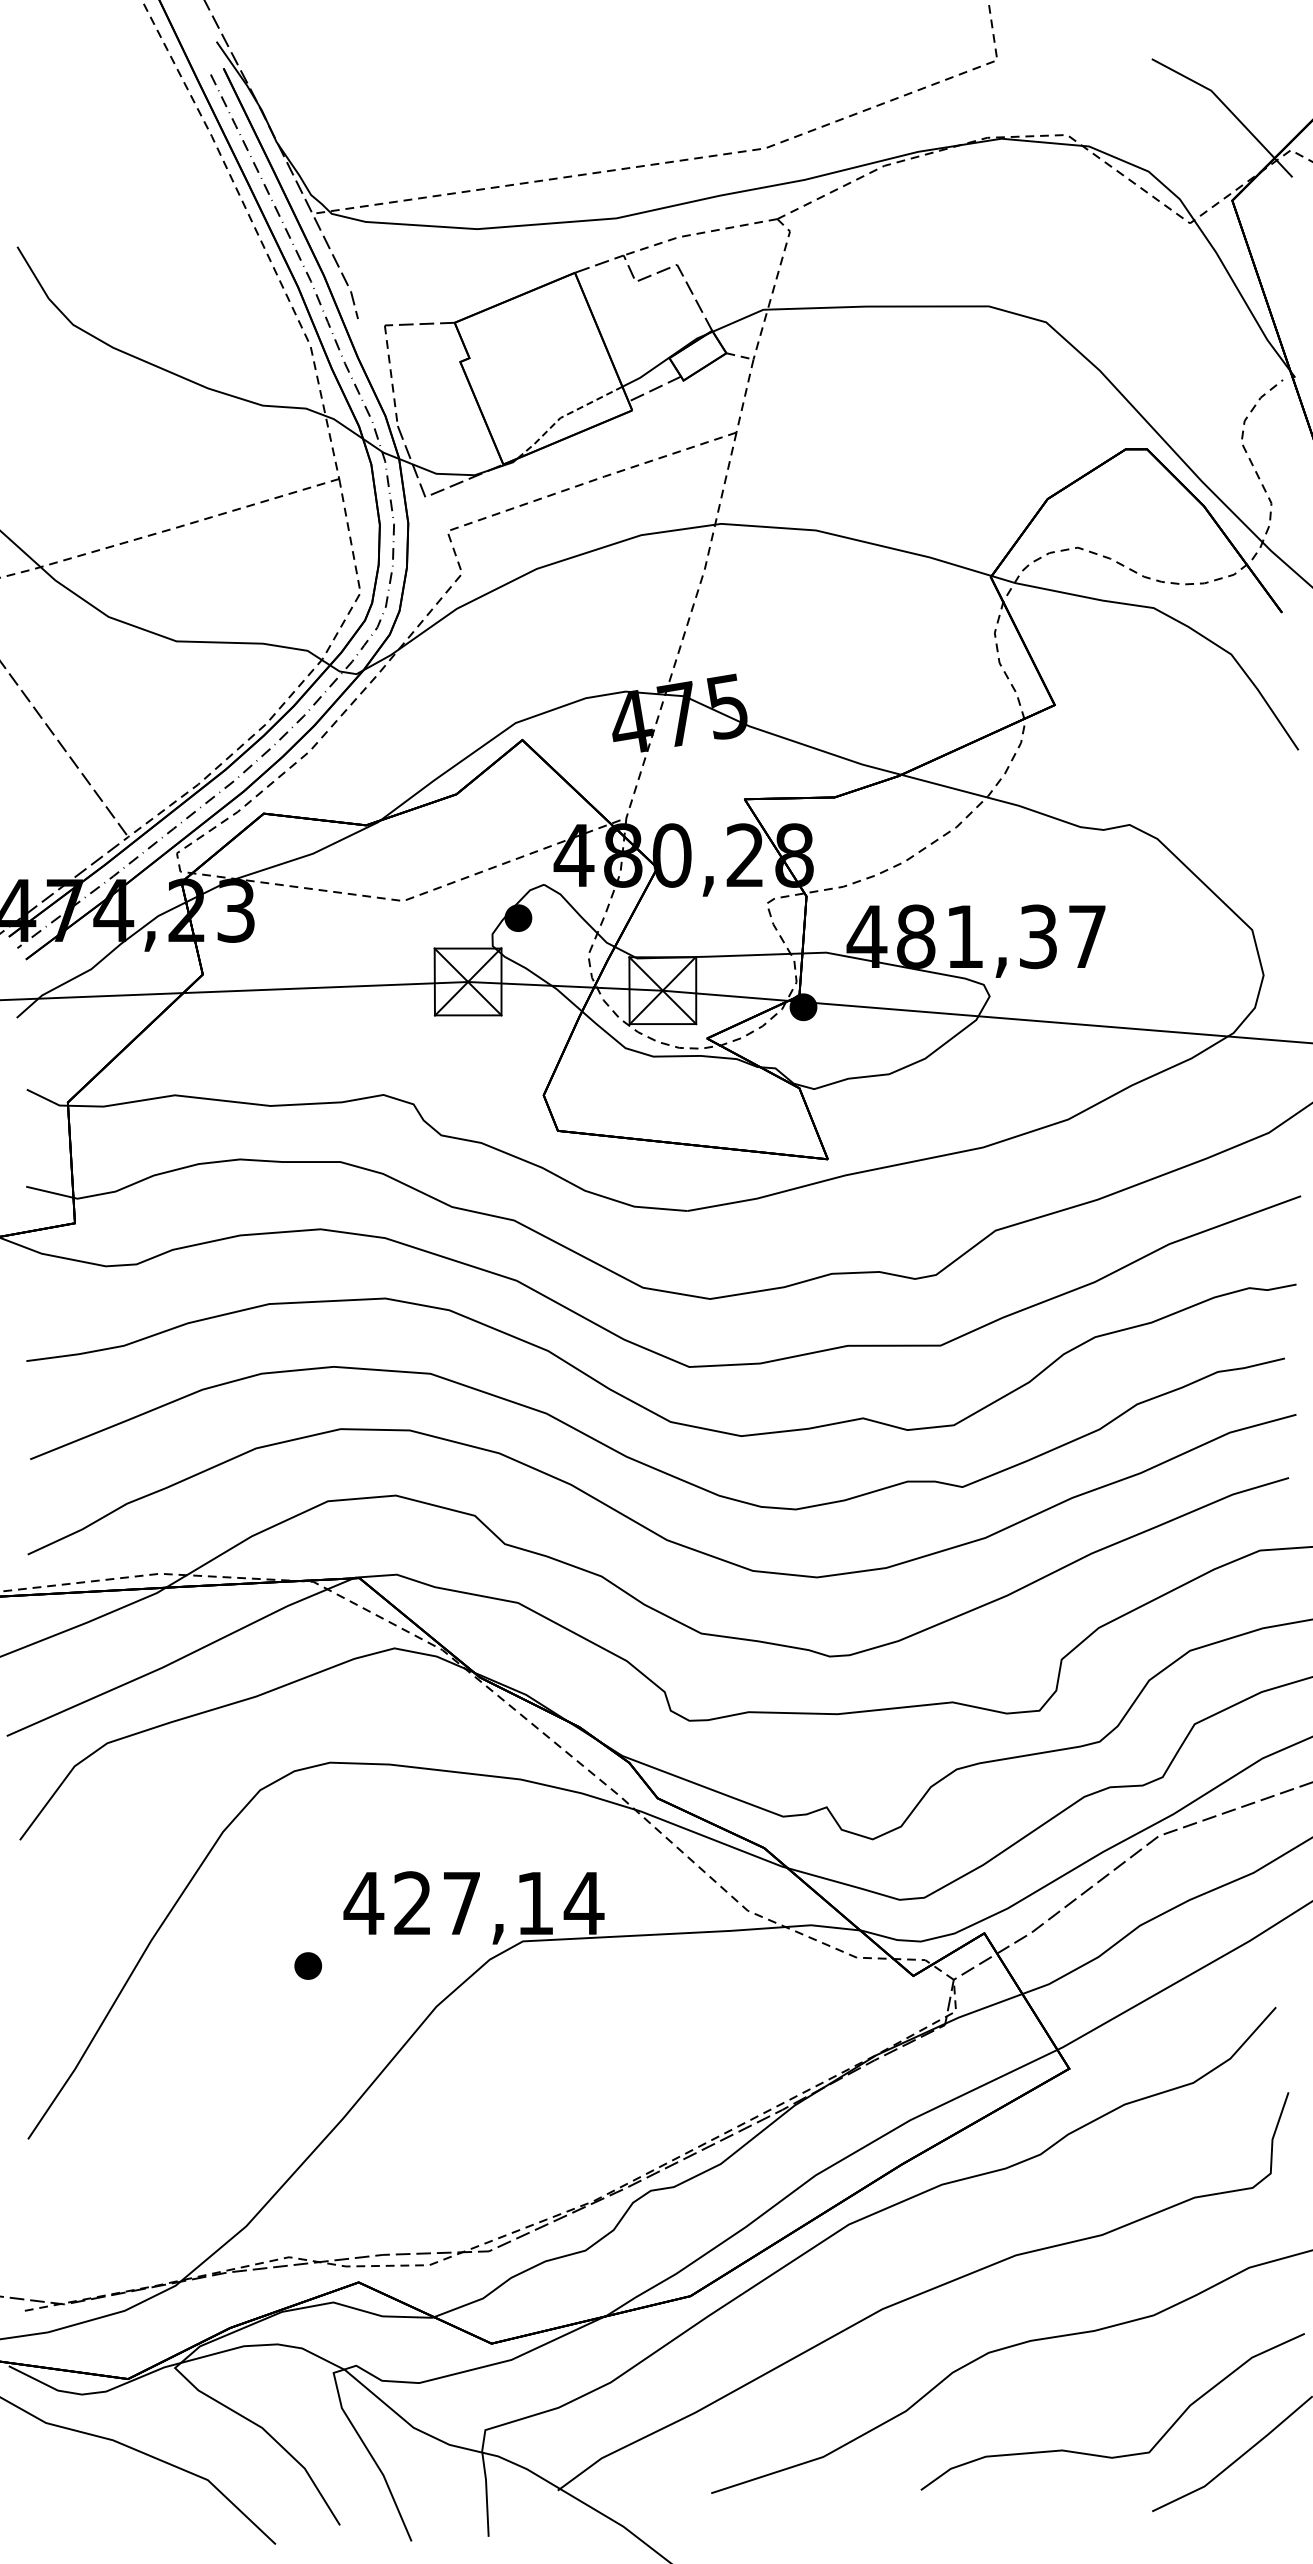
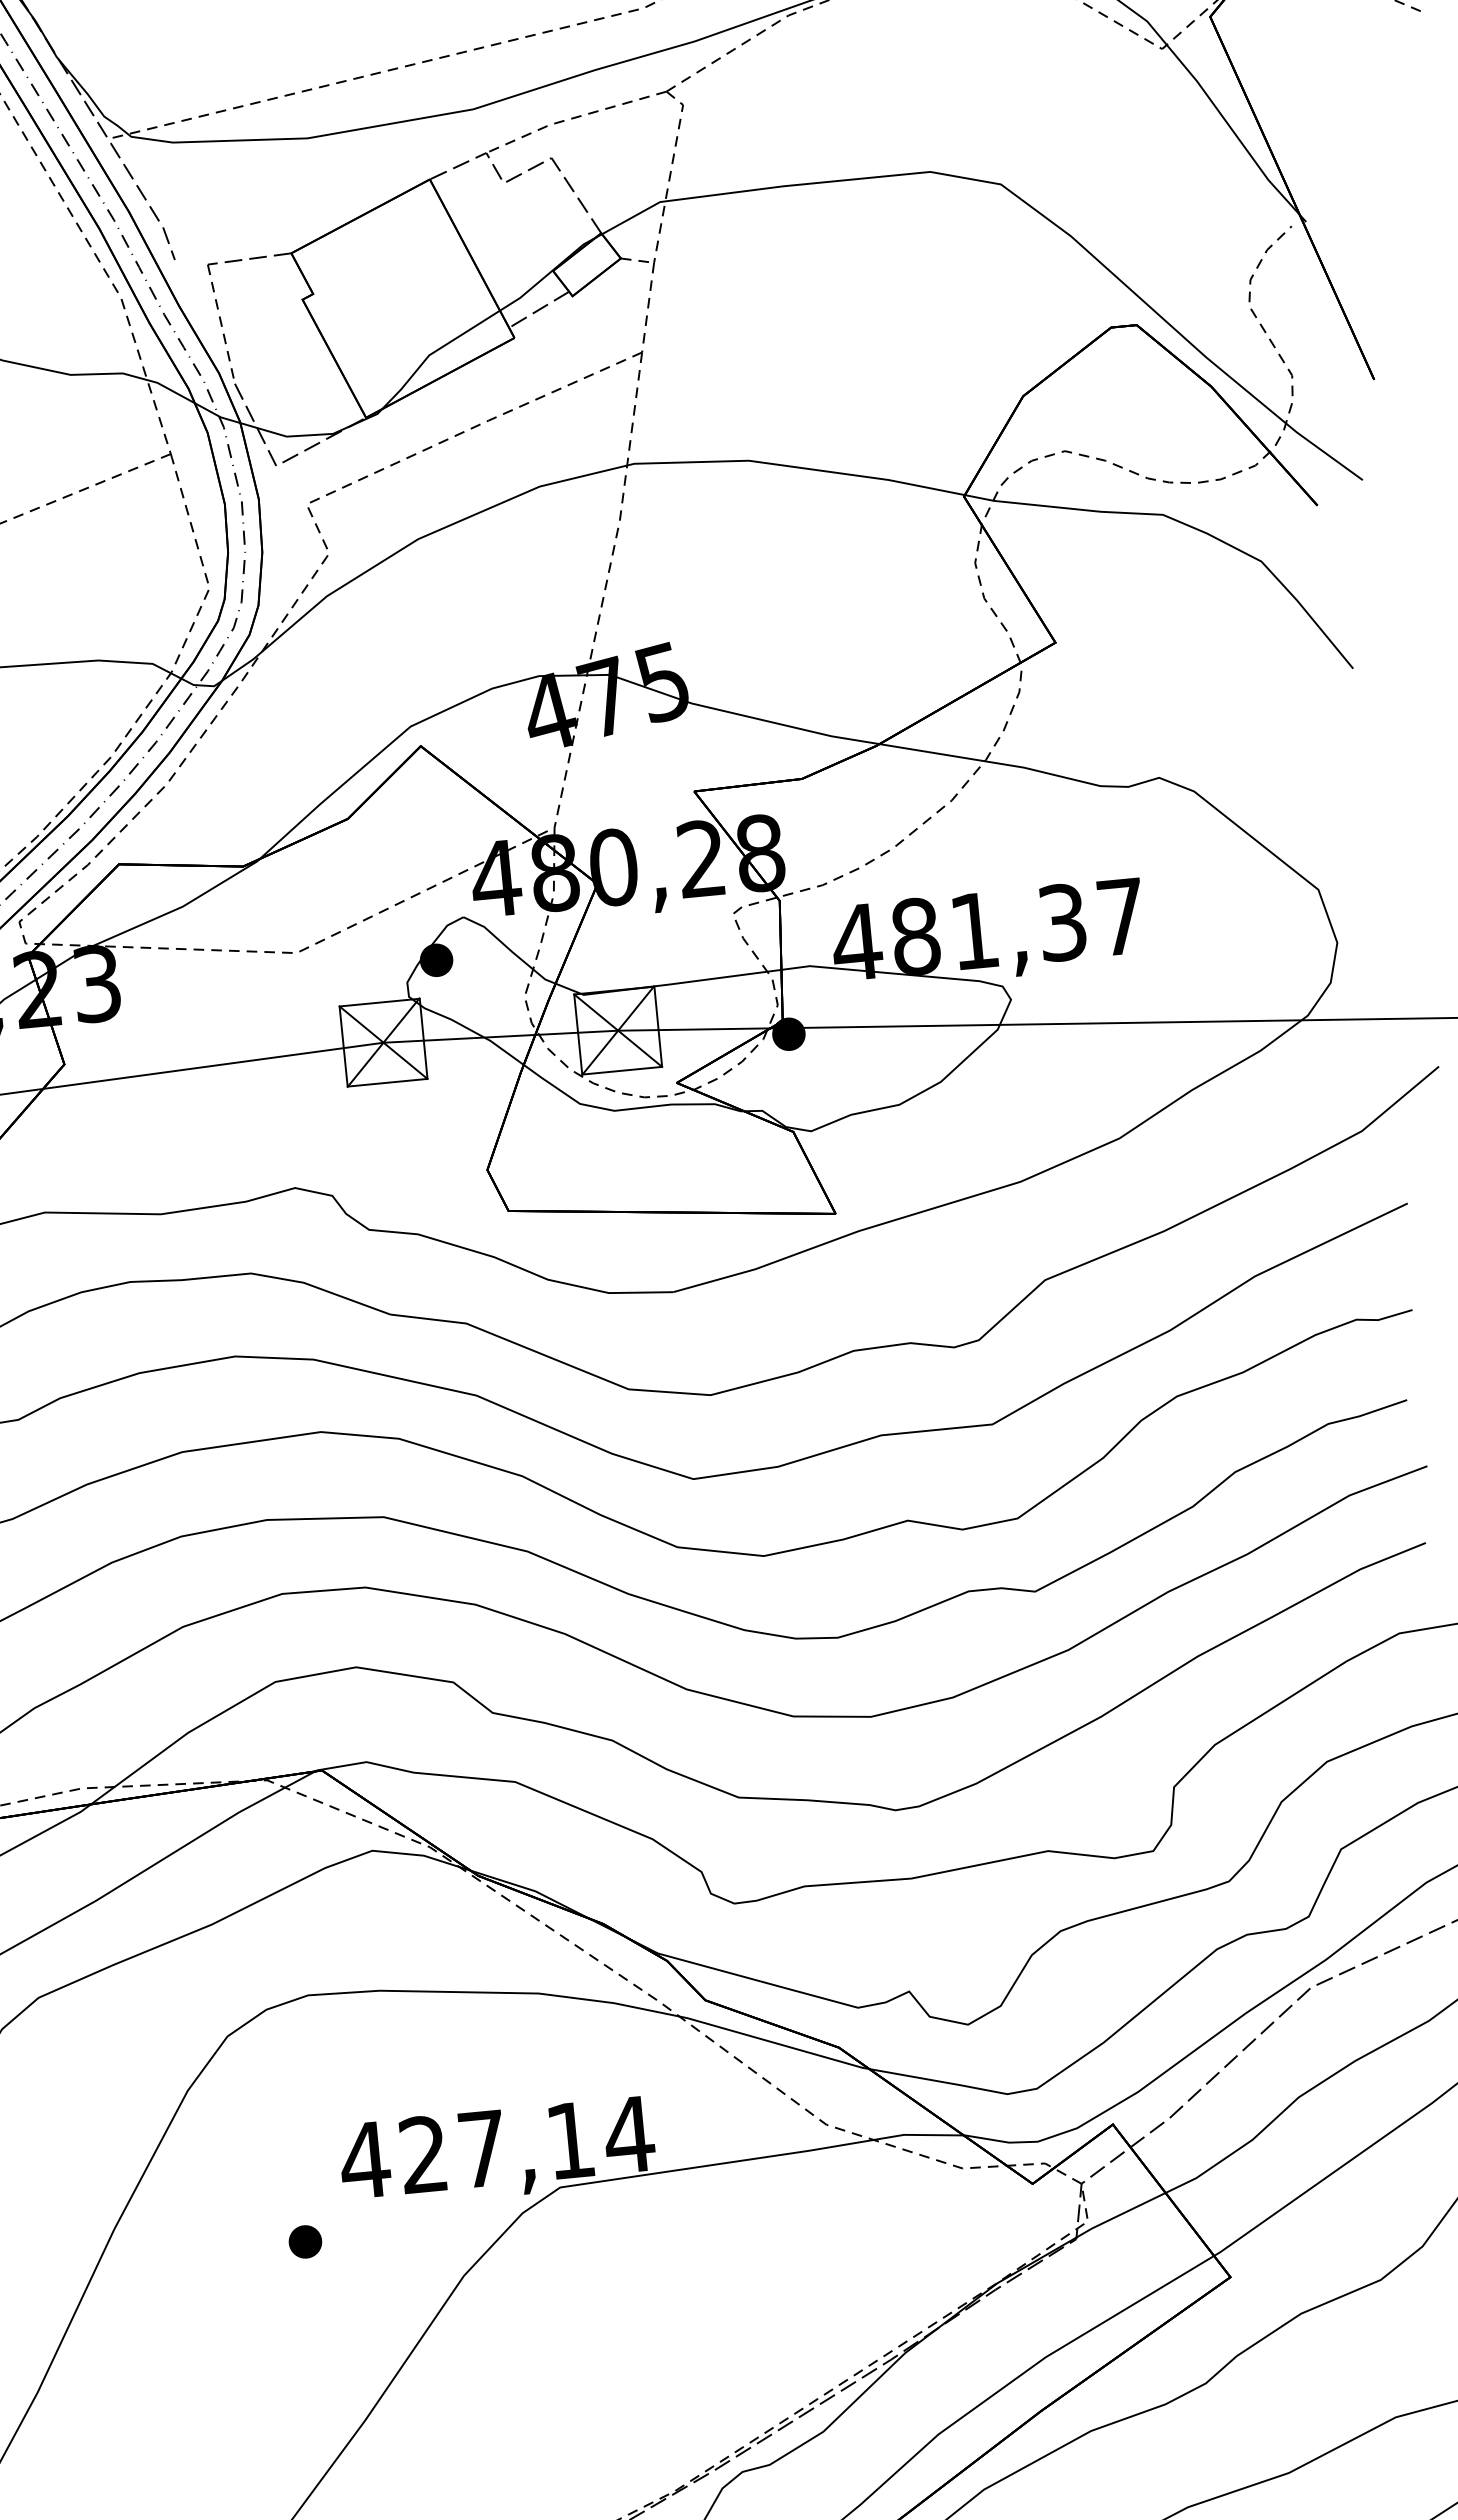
line: (564, 416) -> (433, 353), dashed -> solid

